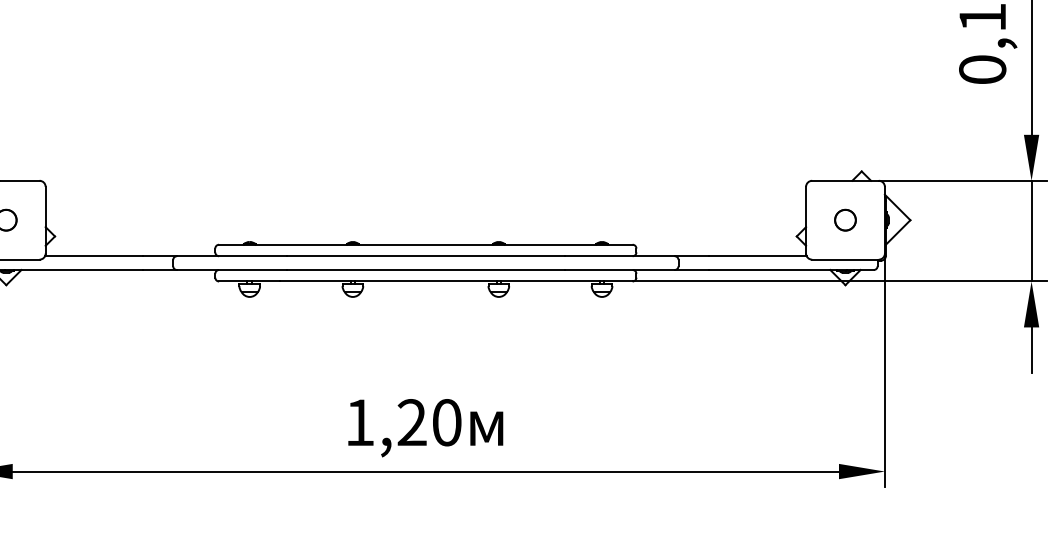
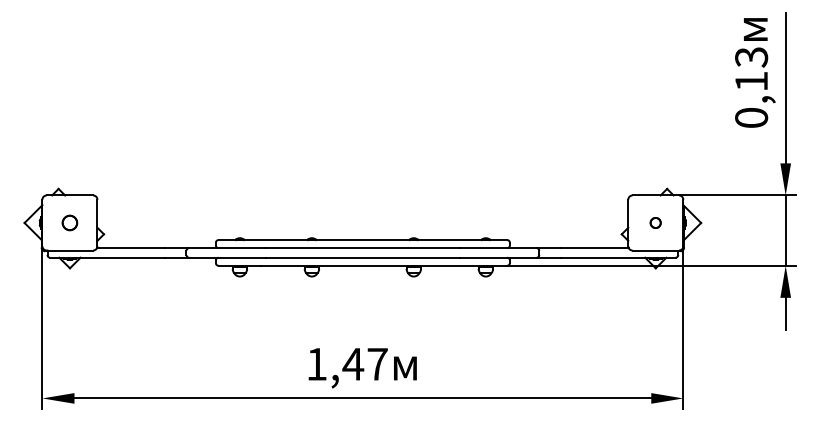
part: (845, 219) -> (655, 222), size x0.7
text: (428, 421) -> (364, 363), 1,20 -> 1,47

